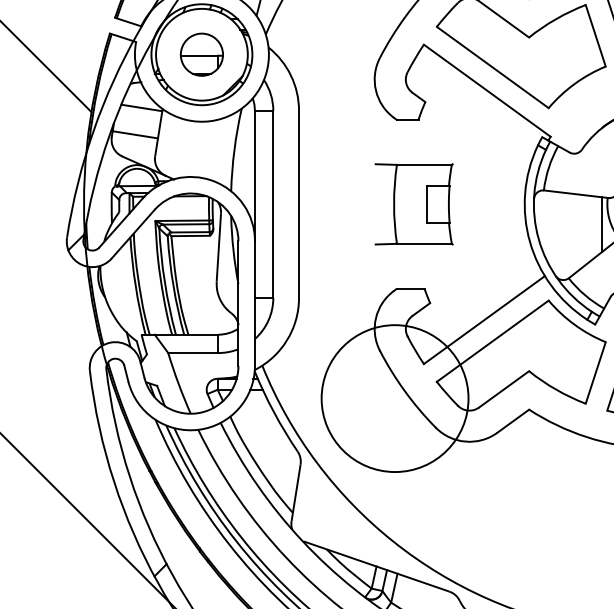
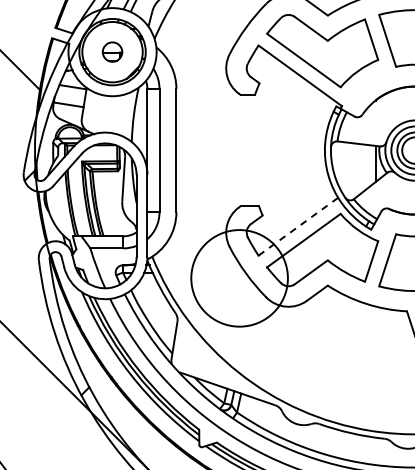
part: (201, 53) -> (112, 51), size x0.7
part: (414, 204) -> (252, 150), removed
line: (484, 319) -> (298, 226), solid -> dashed

